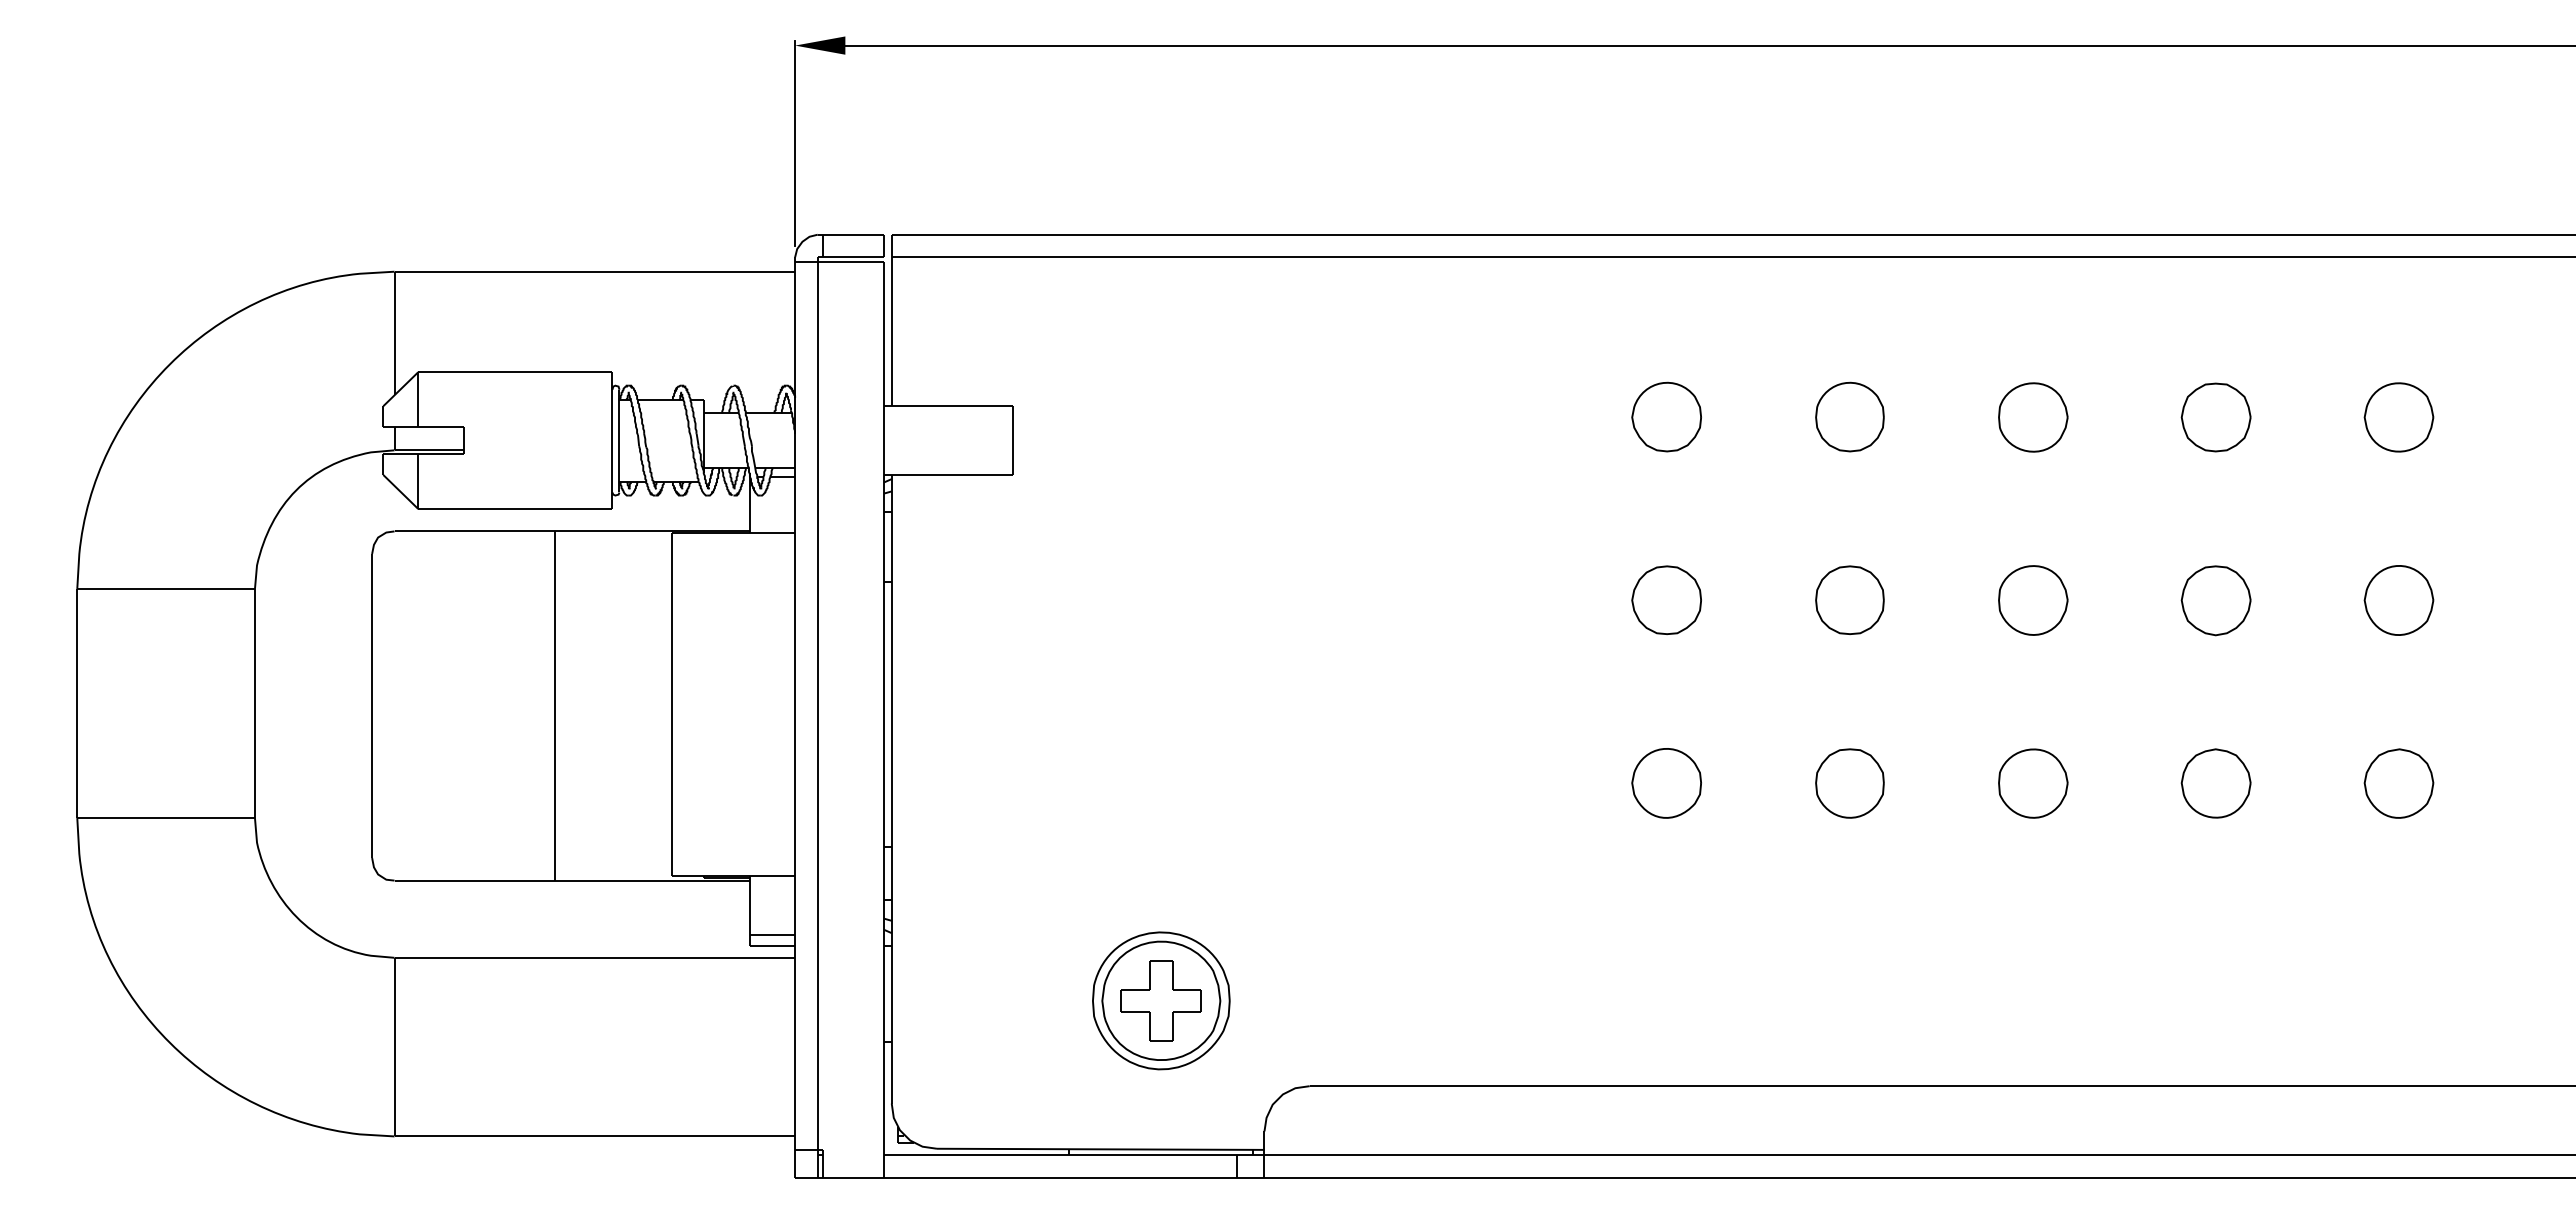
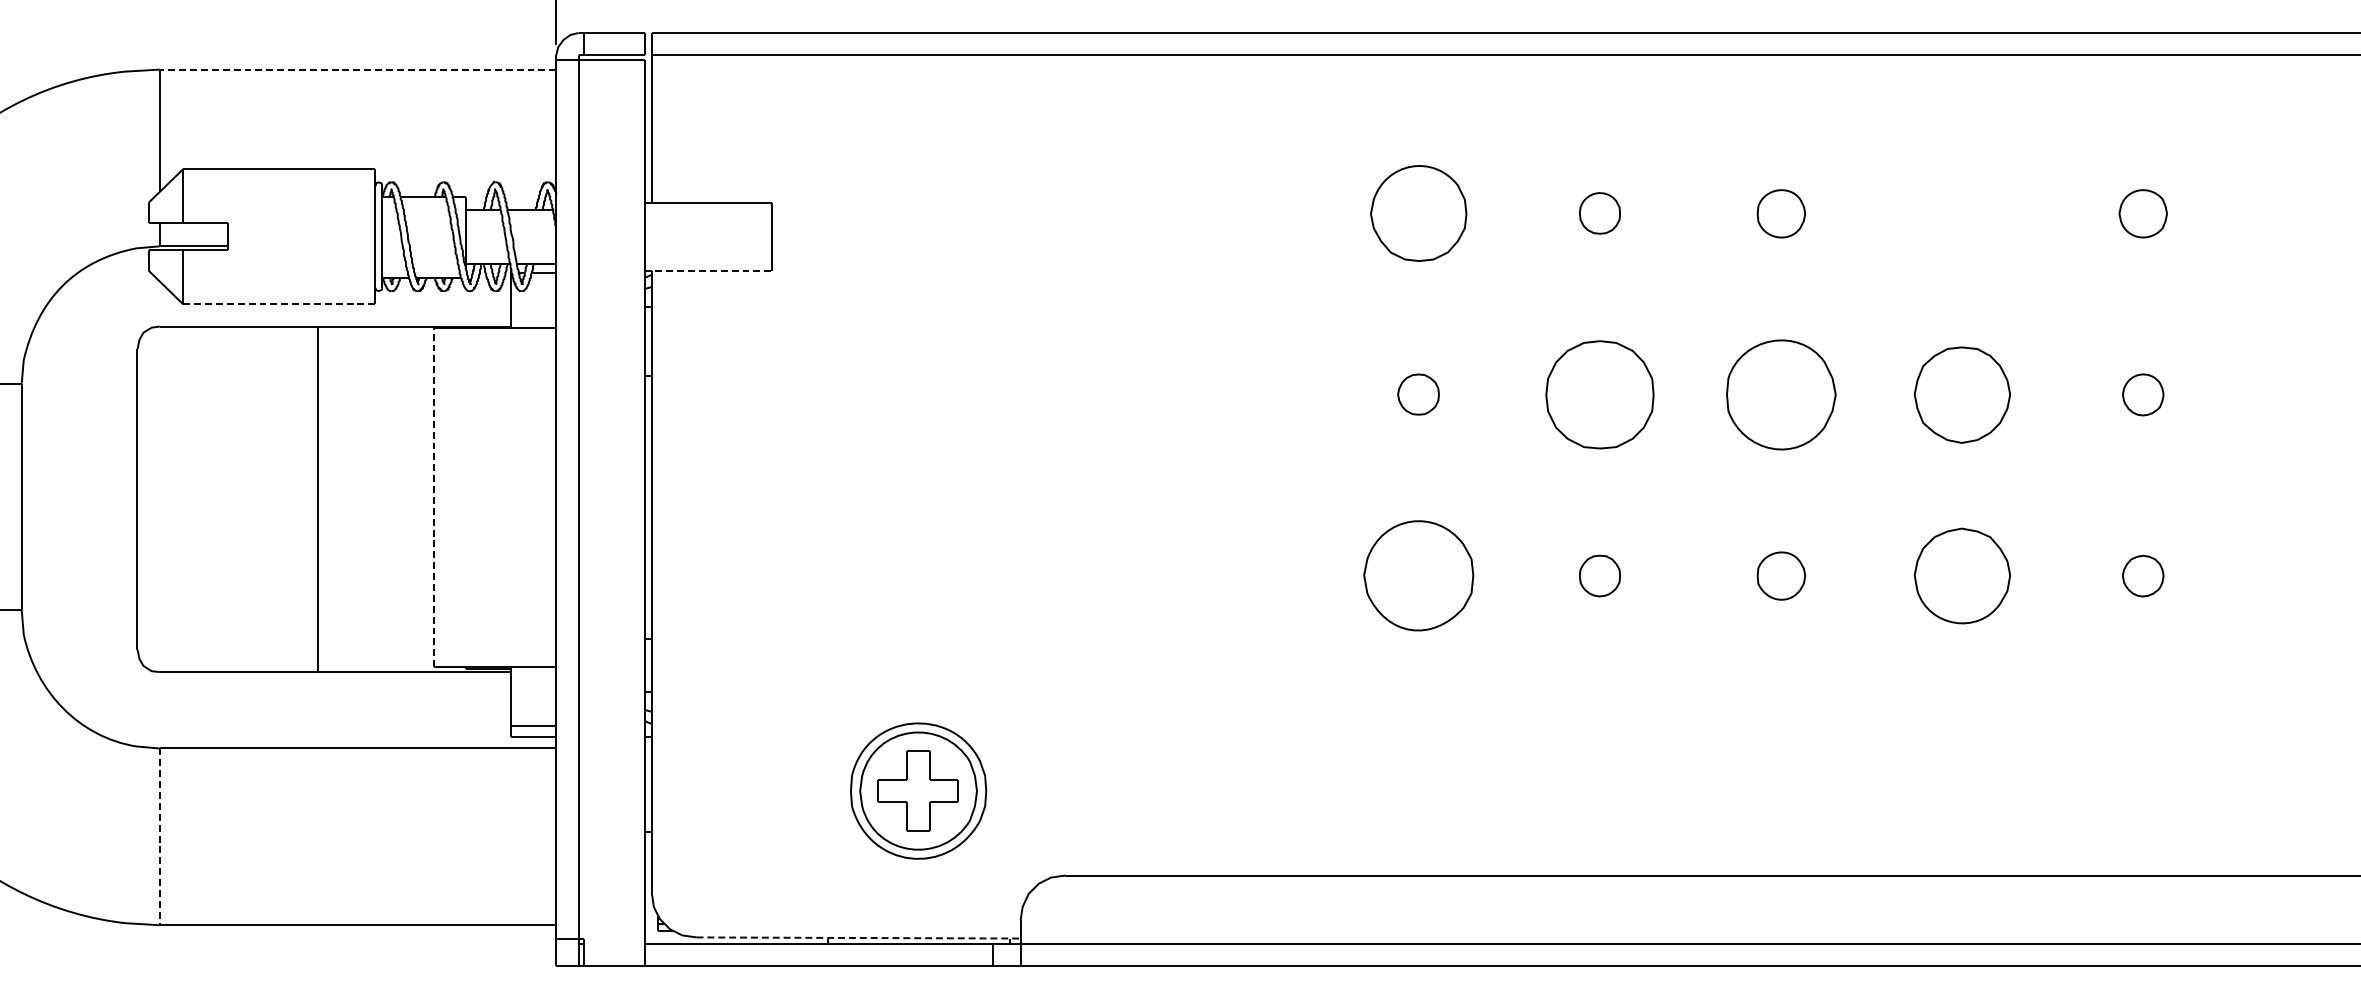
line: (594, 271) -> (357, 69), solid -> dashed
part: (1666, 416) -> (1418, 212), size x1.4
part: (1849, 416) -> (1599, 212), size x0.6
part: (2033, 417) -> (1781, 213), size x0.7
part: (2215, 417) -> (1961, 213), removed
part: (2398, 417) -> (2142, 213), size x0.7
line: (949, 474) -> (708, 270), solid -> dashed
line: (515, 509) -> (279, 304), solid -> dashed
part: (1666, 599) -> (1418, 393), size x0.6
part: (1849, 599) -> (1599, 393), size x1.6
part: (2033, 600) -> (1781, 394), size x1.6
part: (2215, 600) -> (1961, 394), size x1.4
part: (2398, 600) -> (2142, 394), size x0.6
line: (672, 704) -> (434, 497), solid -> dashed
part: (1666, 783) -> (1418, 576), size x1.6
part: (1849, 783) -> (1599, 576), size x0.6
part: (2033, 783) -> (1781, 576), size x0.7
part: (2215, 783) -> (1961, 576), size x1.4
part: (2398, 783) -> (2142, 576), size x0.6
line: (394, 1047) -> (159, 837), solid -> dashed
line: (1100, 1149) -> (858, 938), solid -> dashed

